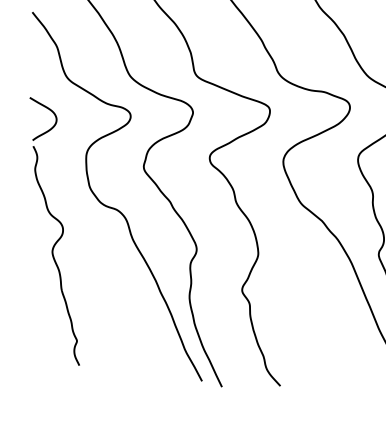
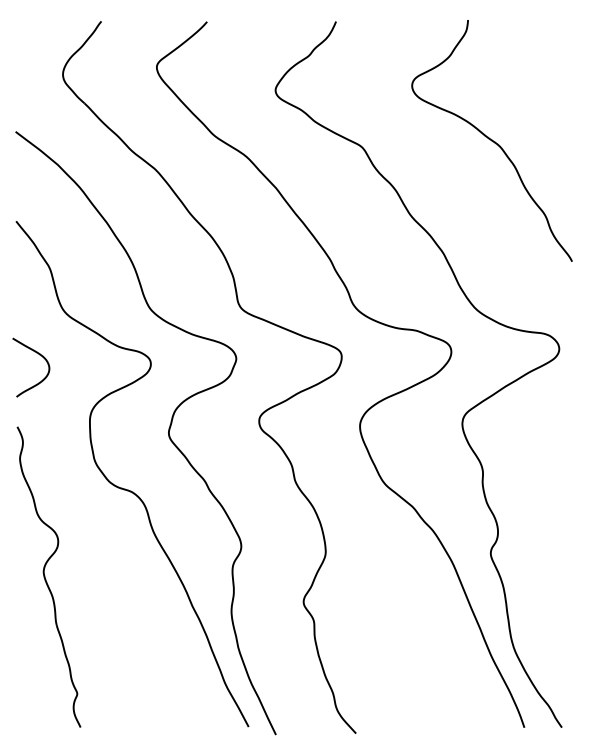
part: (55, 255) -> (48, 576), moved

